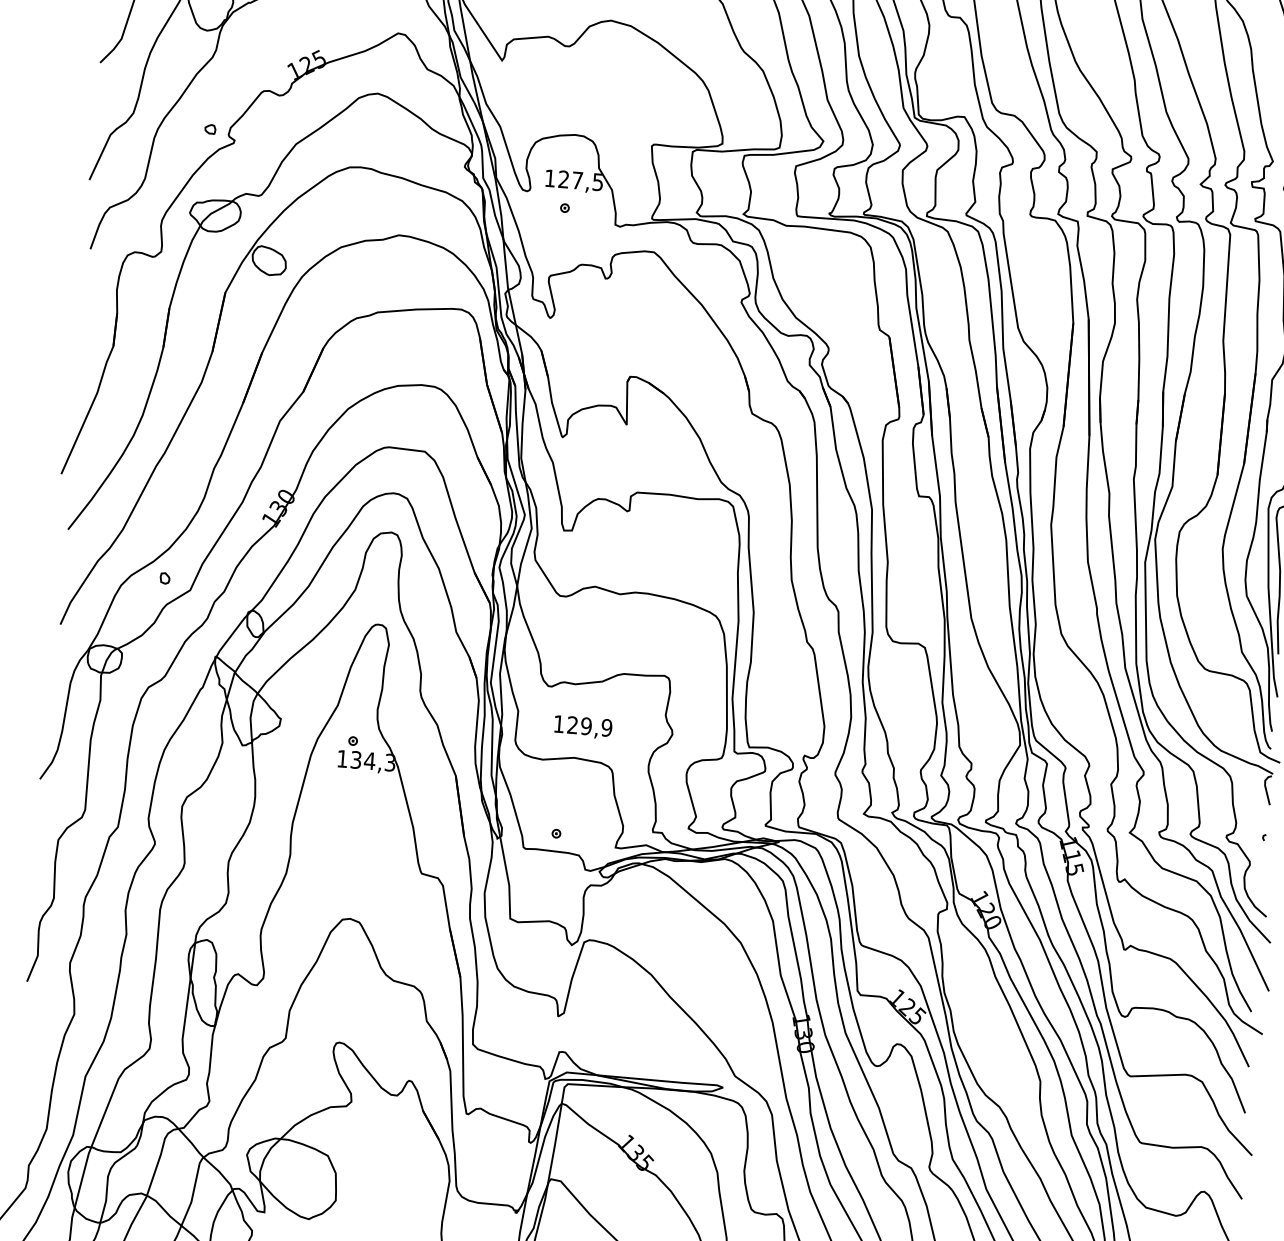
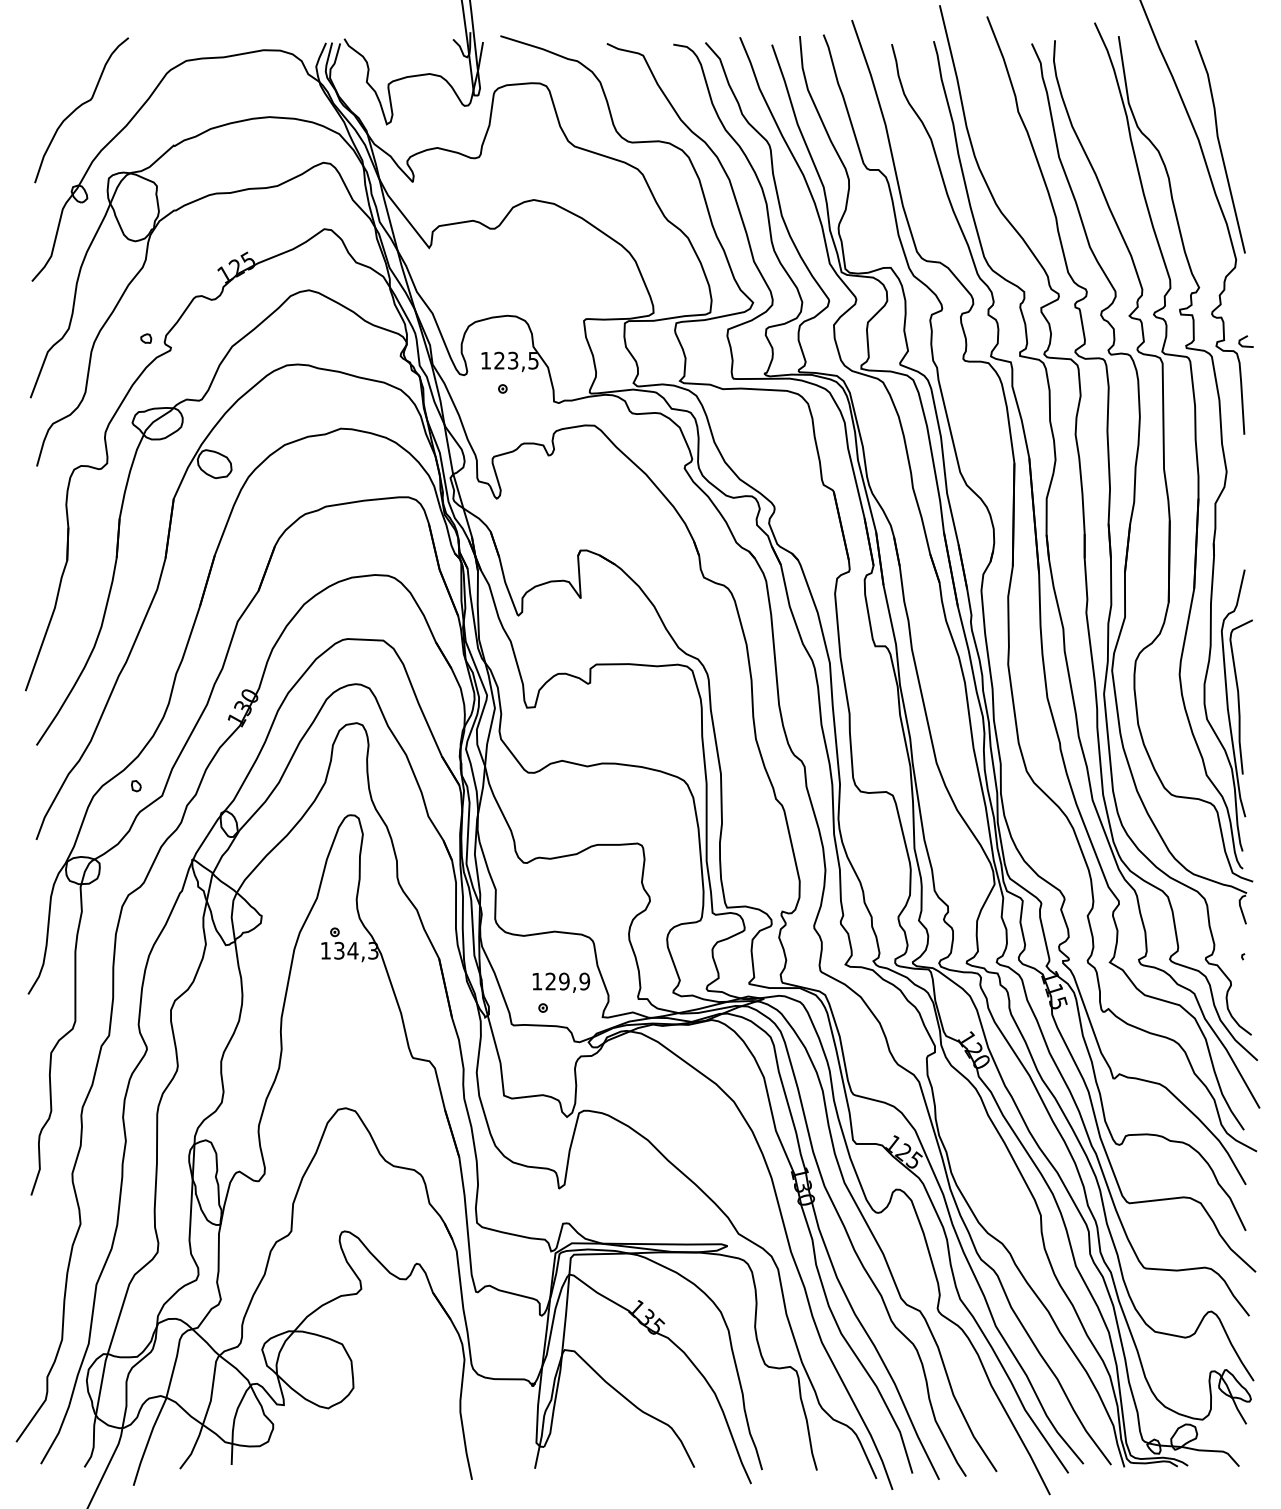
text: (577, 180) -> (513, 360), 127,5 -> 123,5
text: (583, 727) -> (561, 982), moved

